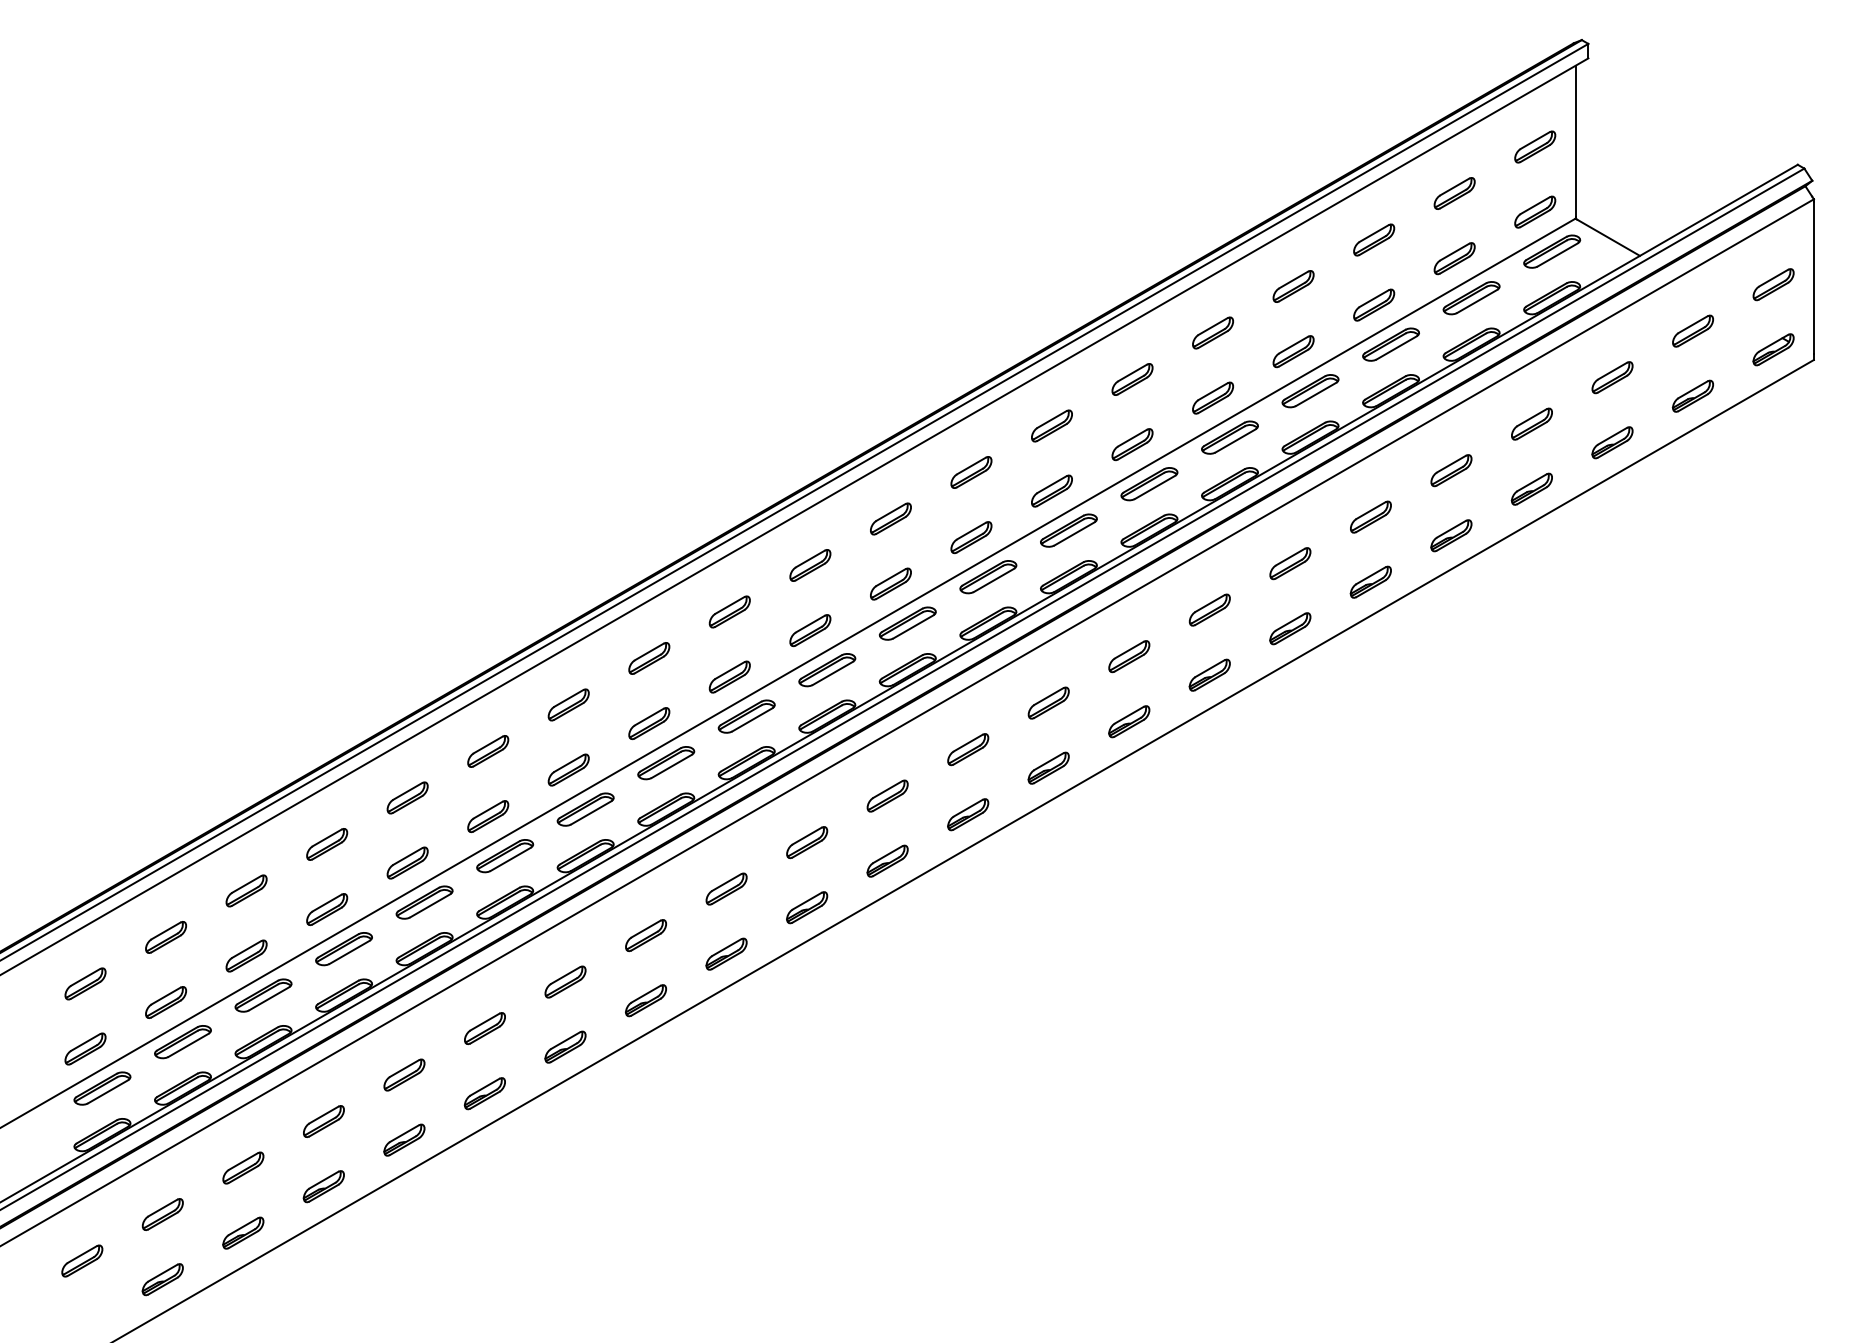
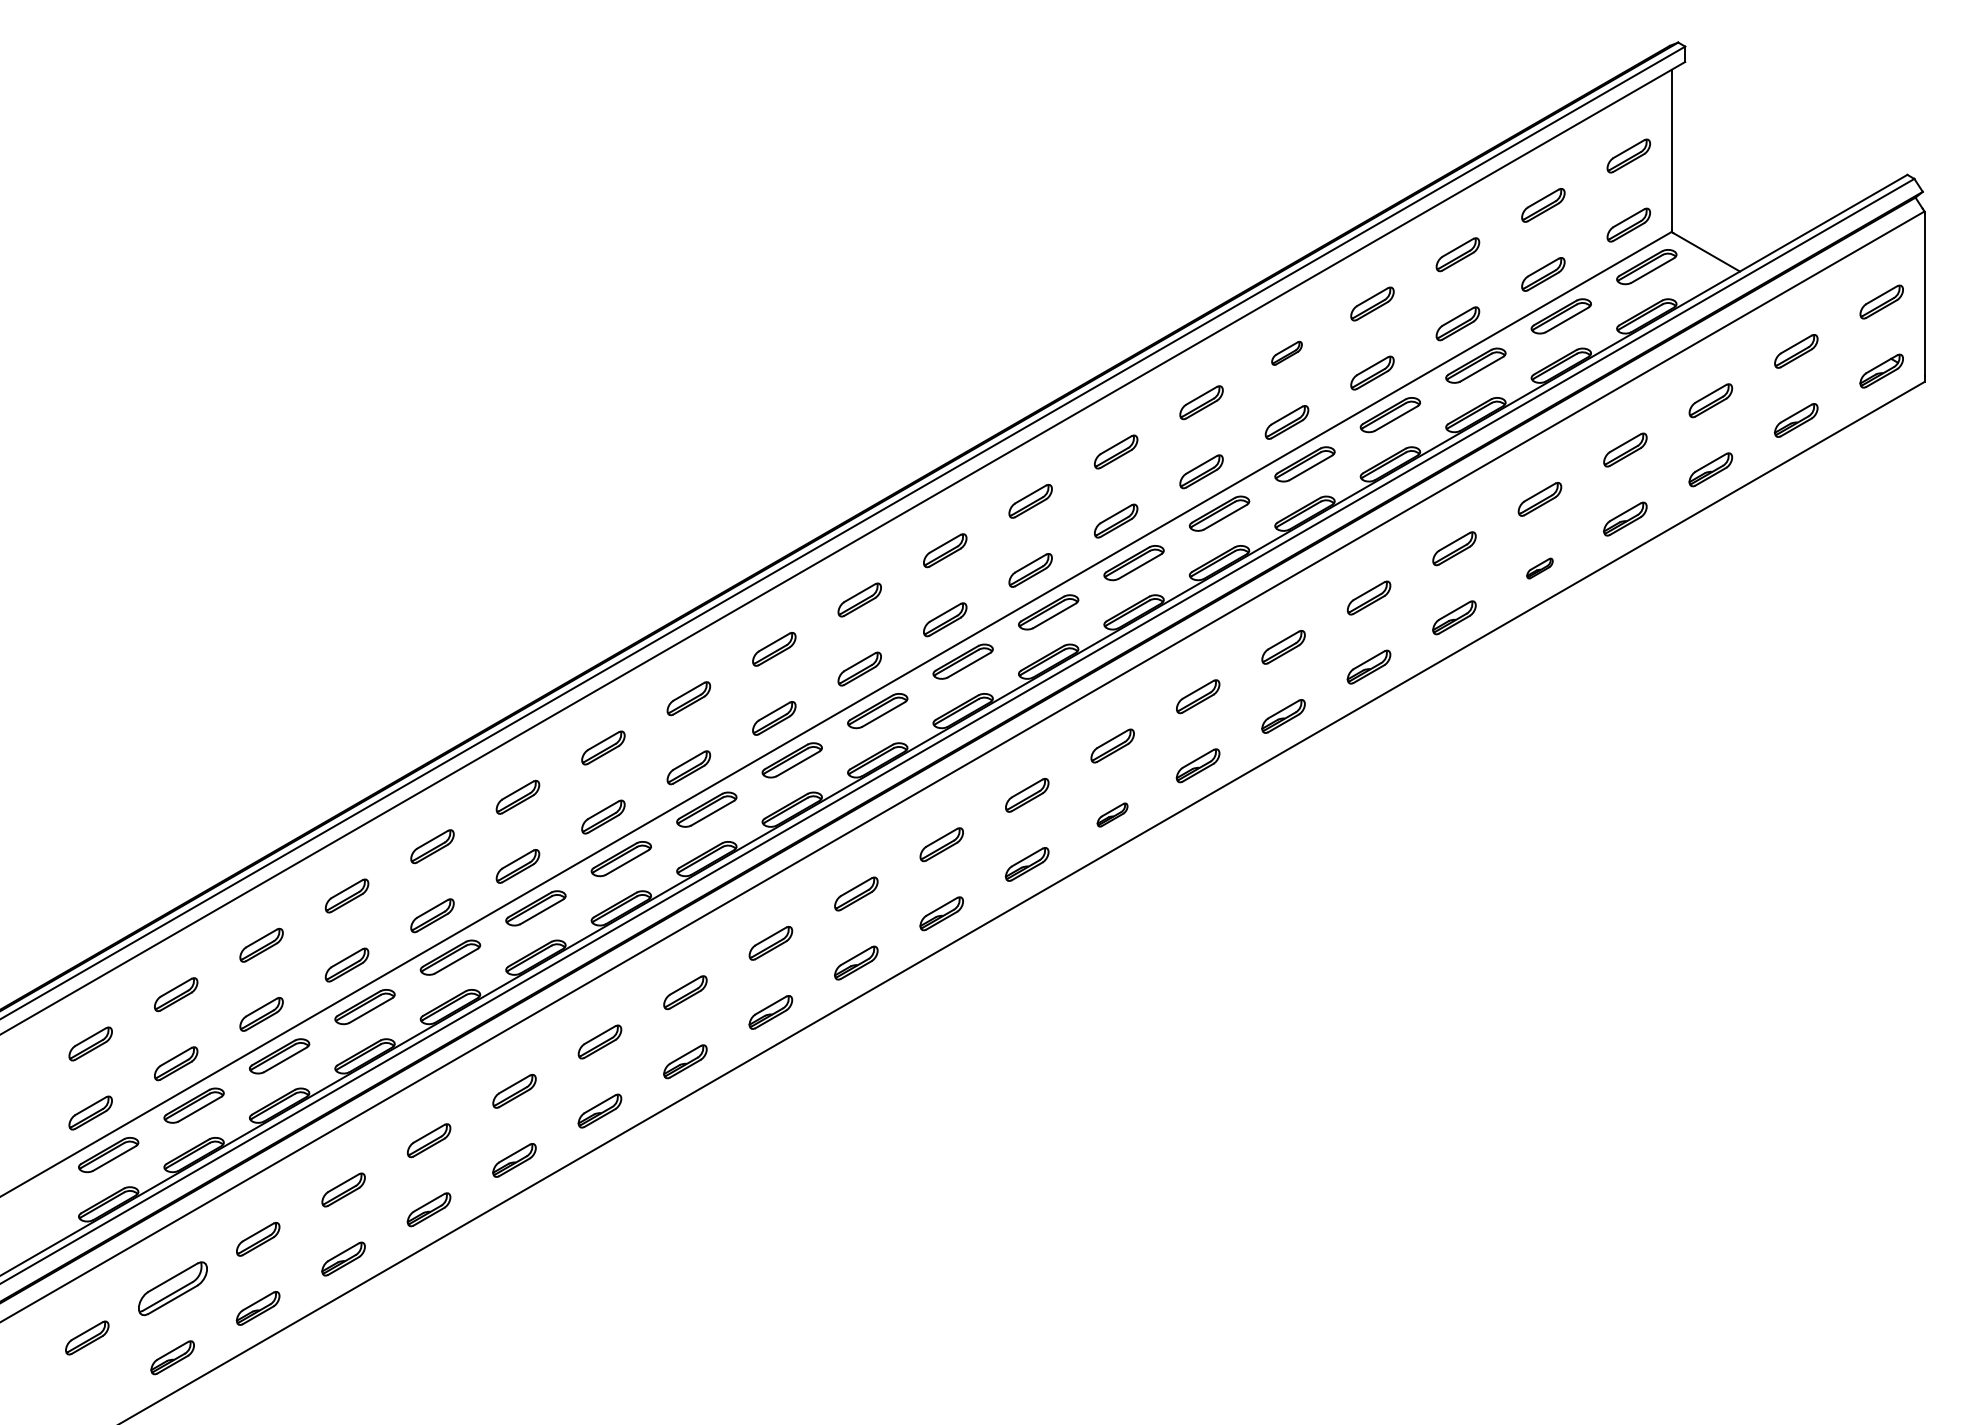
part: (1212, 332) -> (1286, 352), size x0.7
part: (1451, 535) -> (1540, 568), size x0.6
part: (1048, 767) -> (1112, 814), size x0.7
part: (162, 1214) -> (172, 1288), size x1.6

